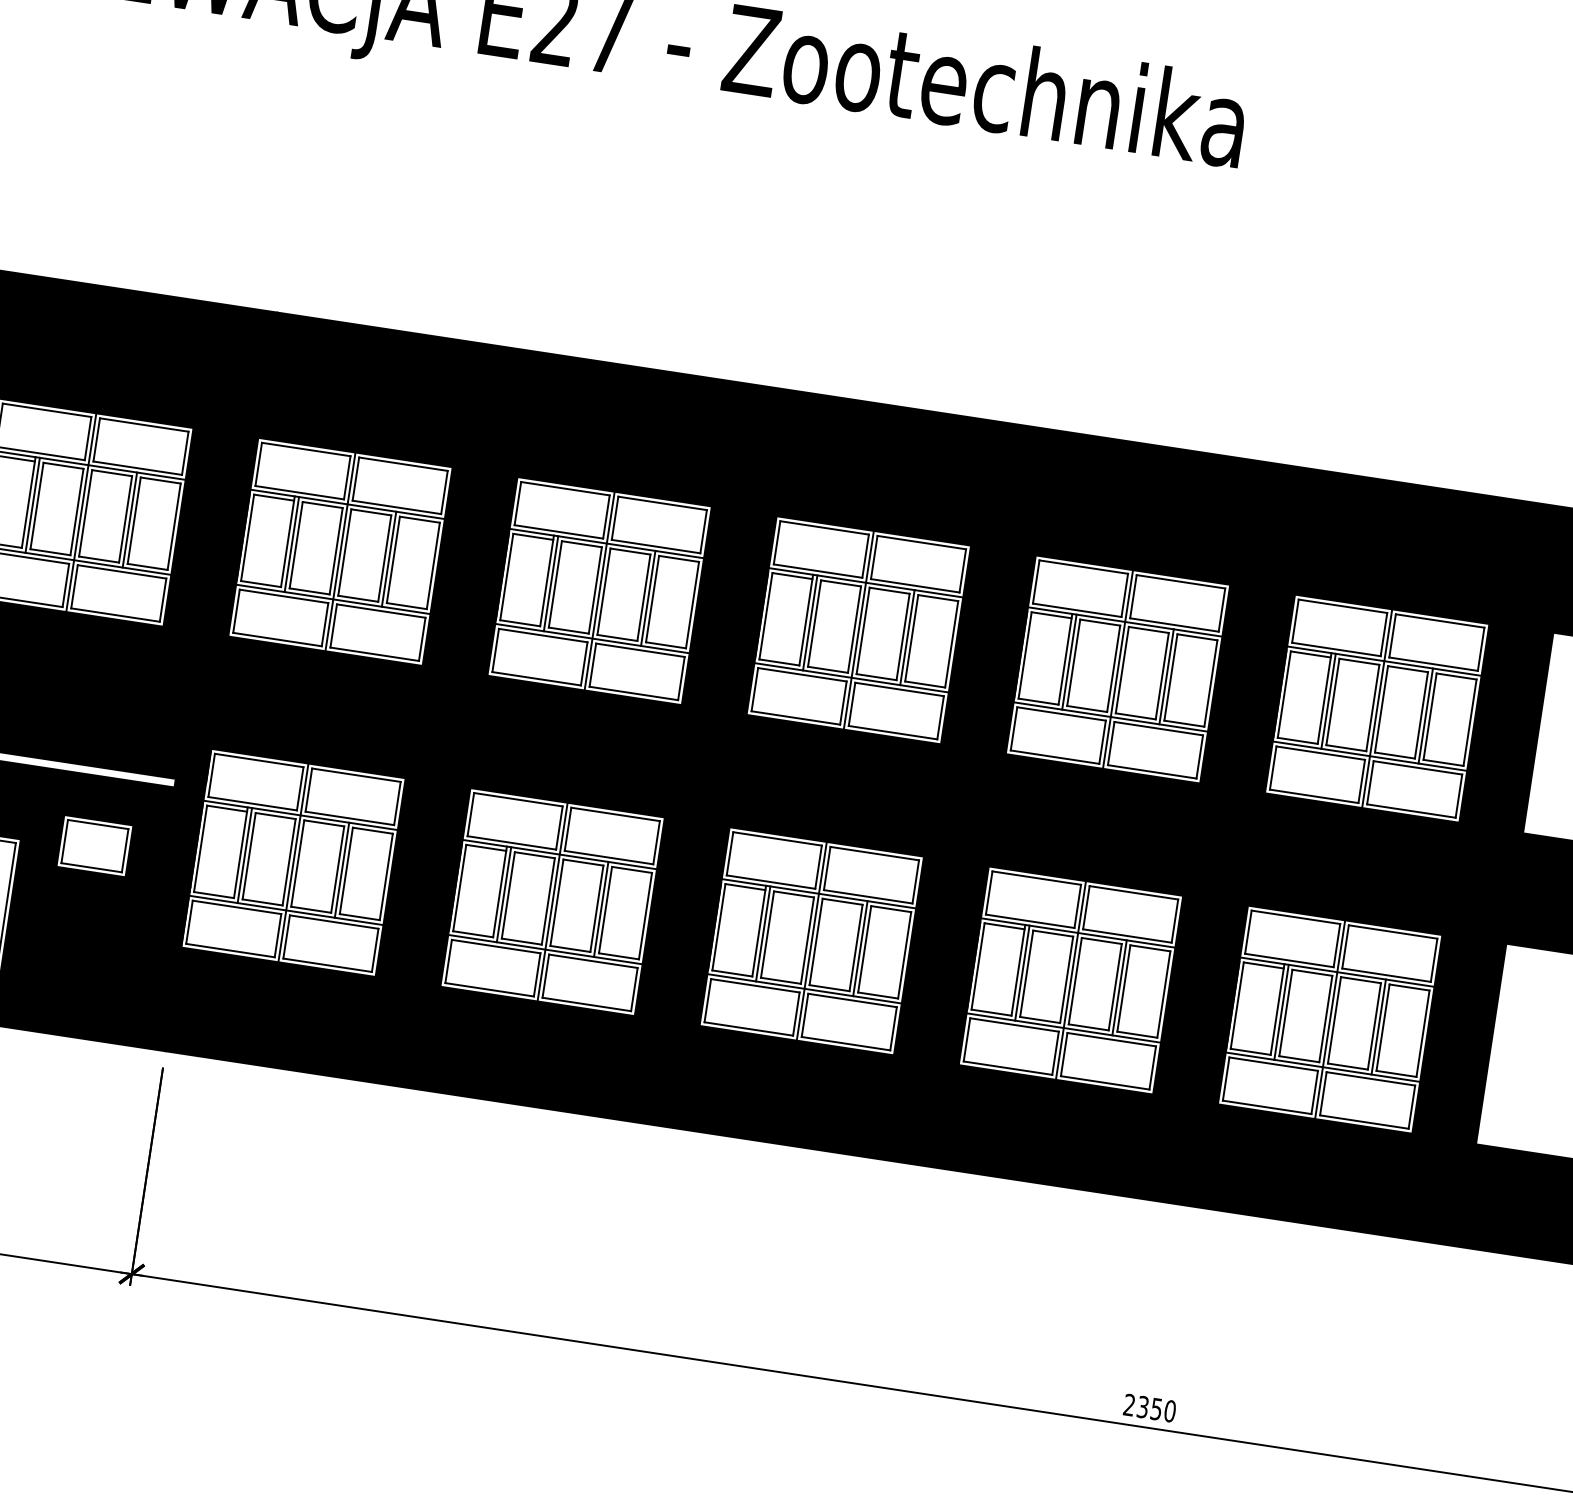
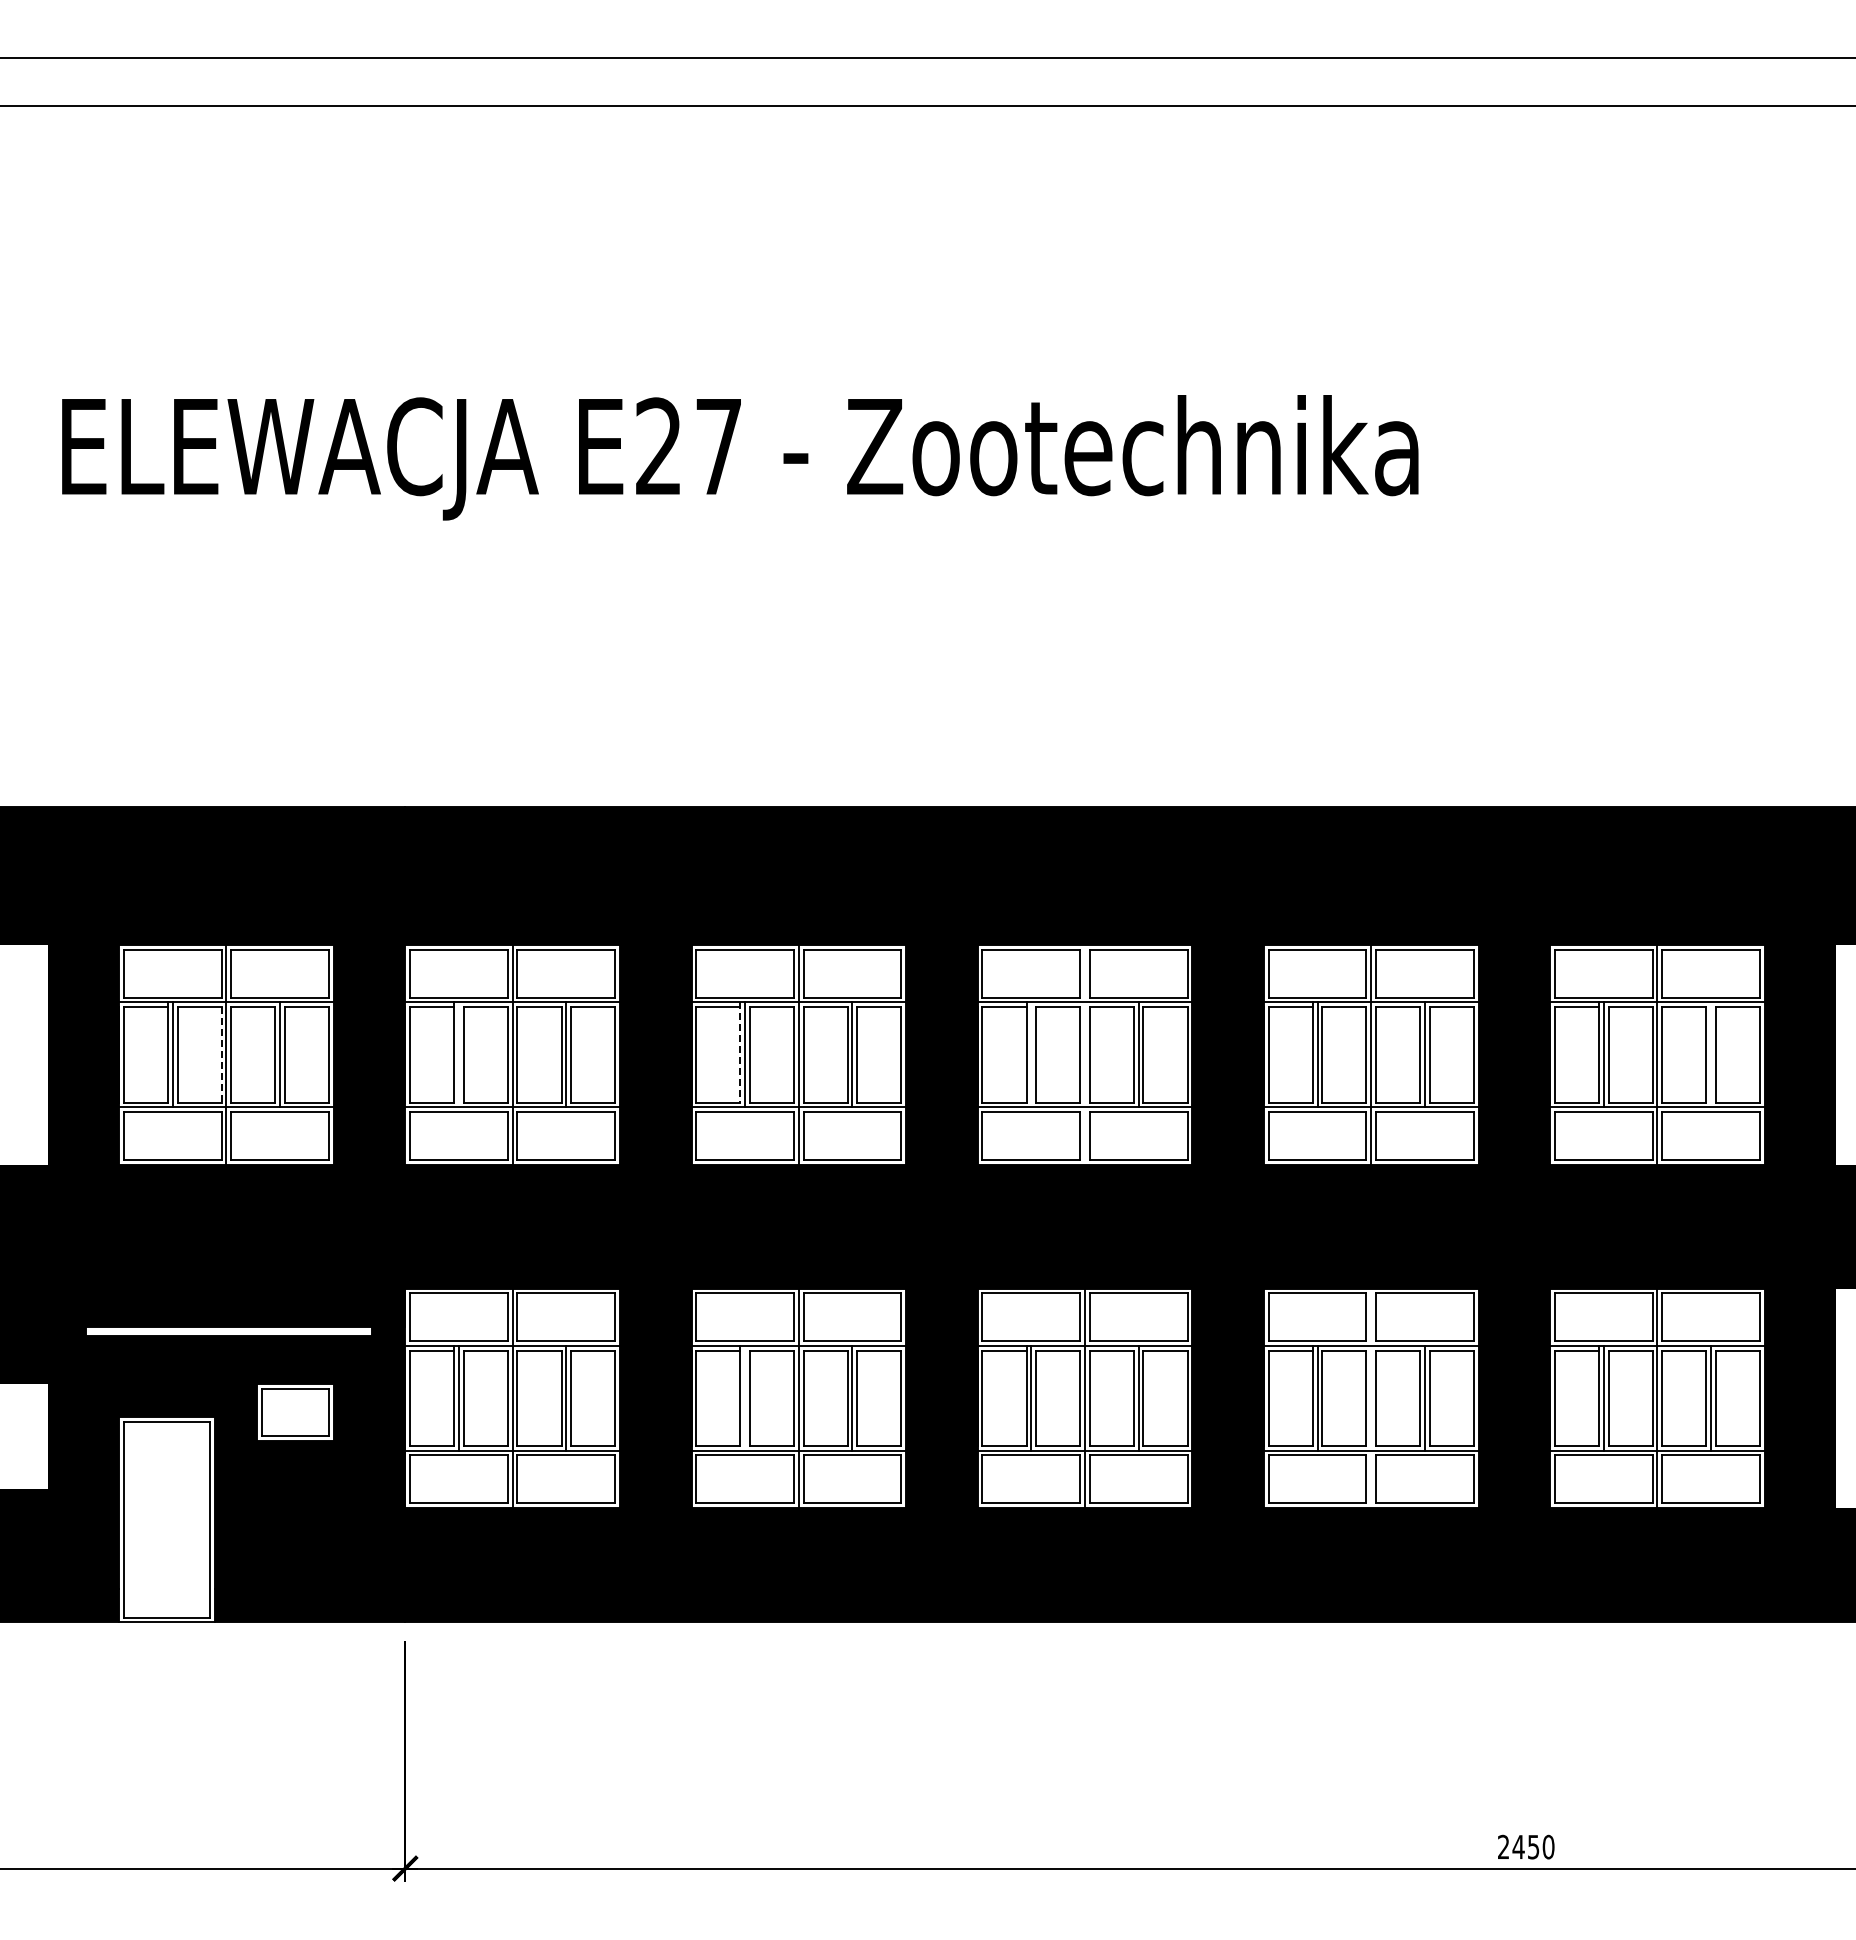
line: (76, 511) -> (221, 1054), solid -> dashed
line: (291, 544) -> (458, 1054), removed
line: (547, 580) -> (740, 1052), solid -> dashed
line: (810, 622) -> (1031, 1054), removed
line: (859, 630) -> (1085, 1054), removed
line: (1426, 715) -> (1711, 1054), removed
line: (504, 894) -> (745, 1397), removed
line: (1071, 979) -> (1371, 1397), removed
text: (1142, 1406) -> (1518, 1846), 2350 -> 2450

